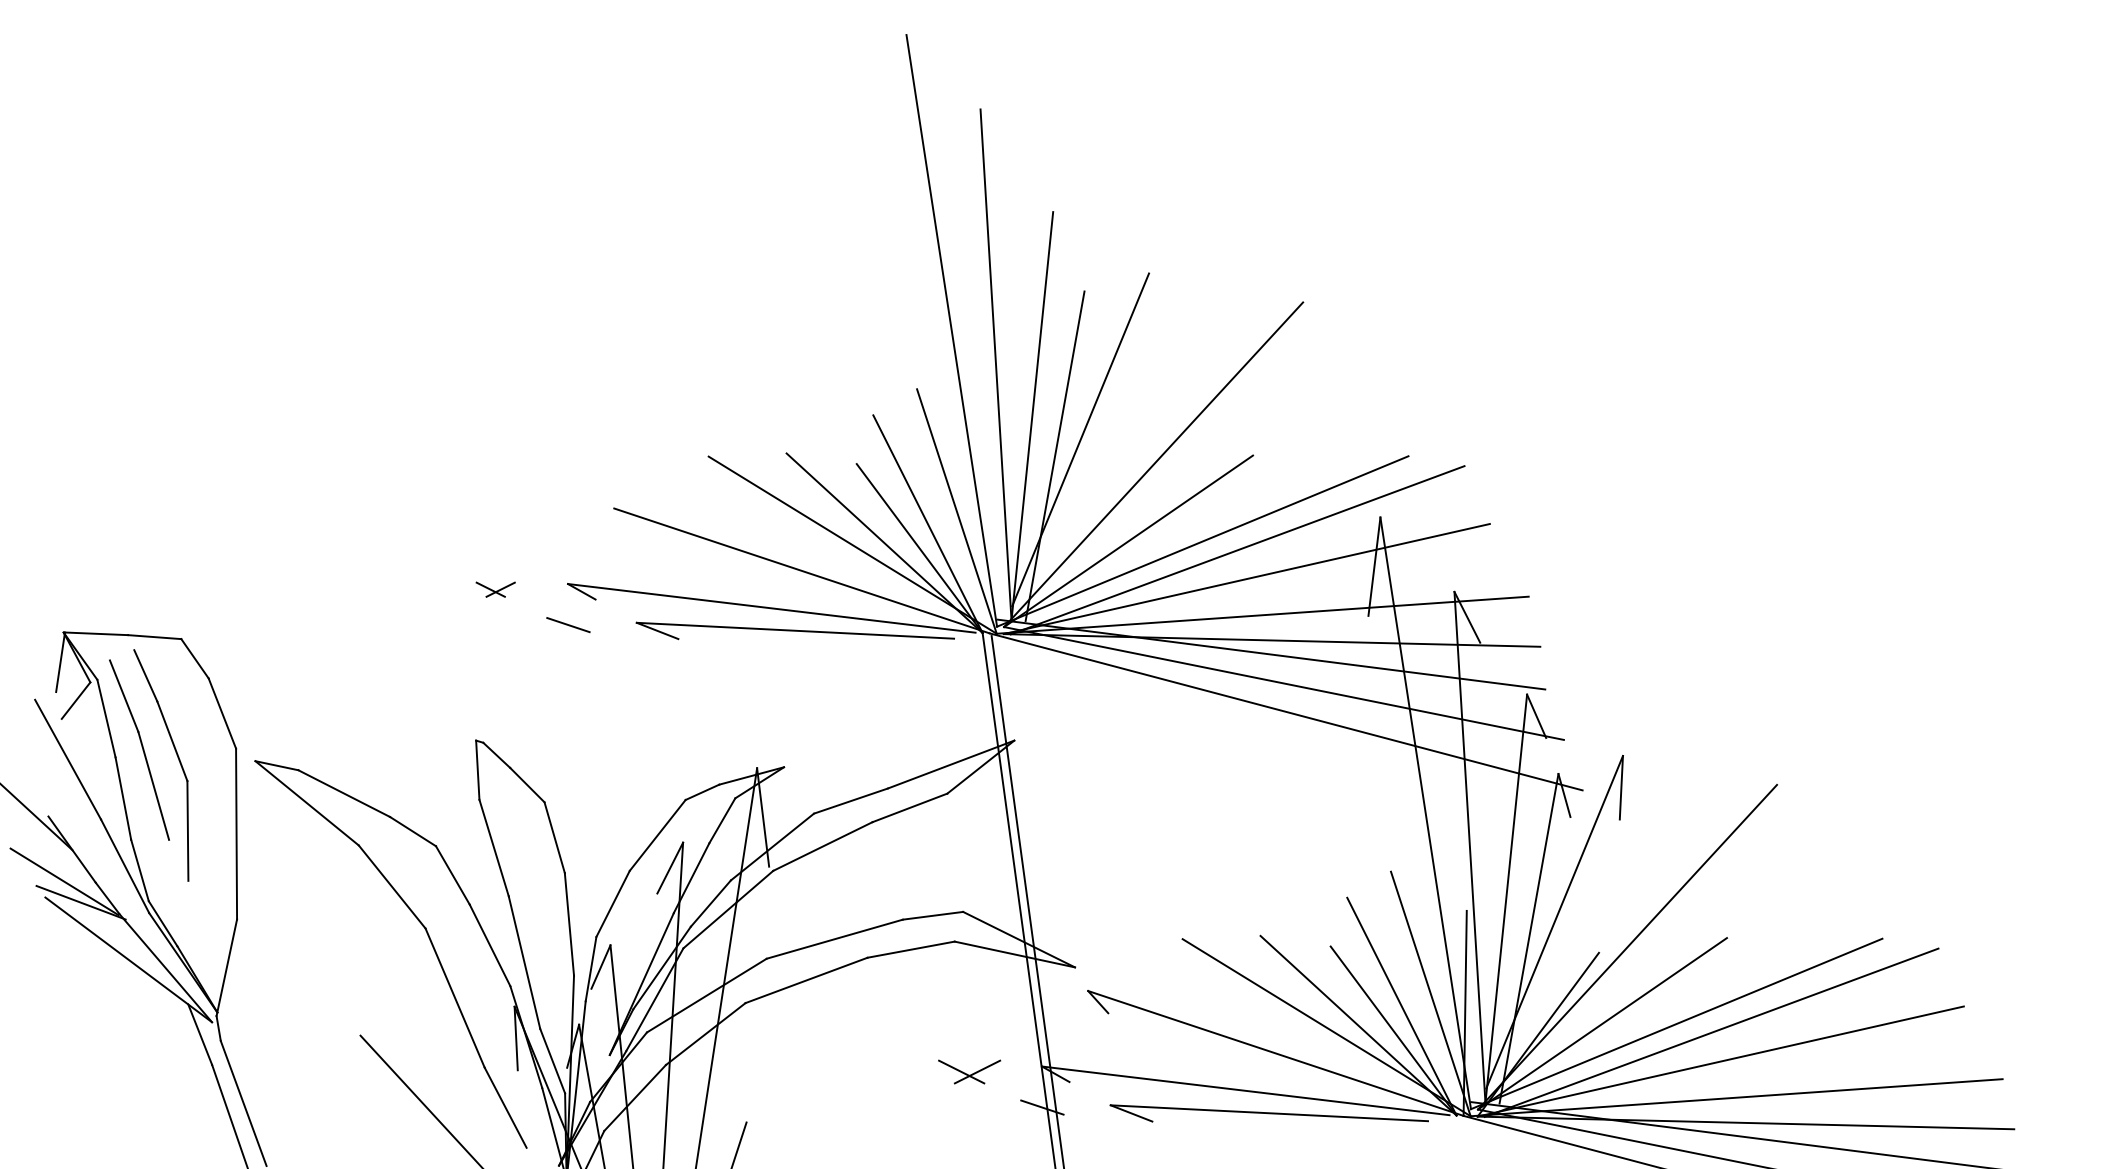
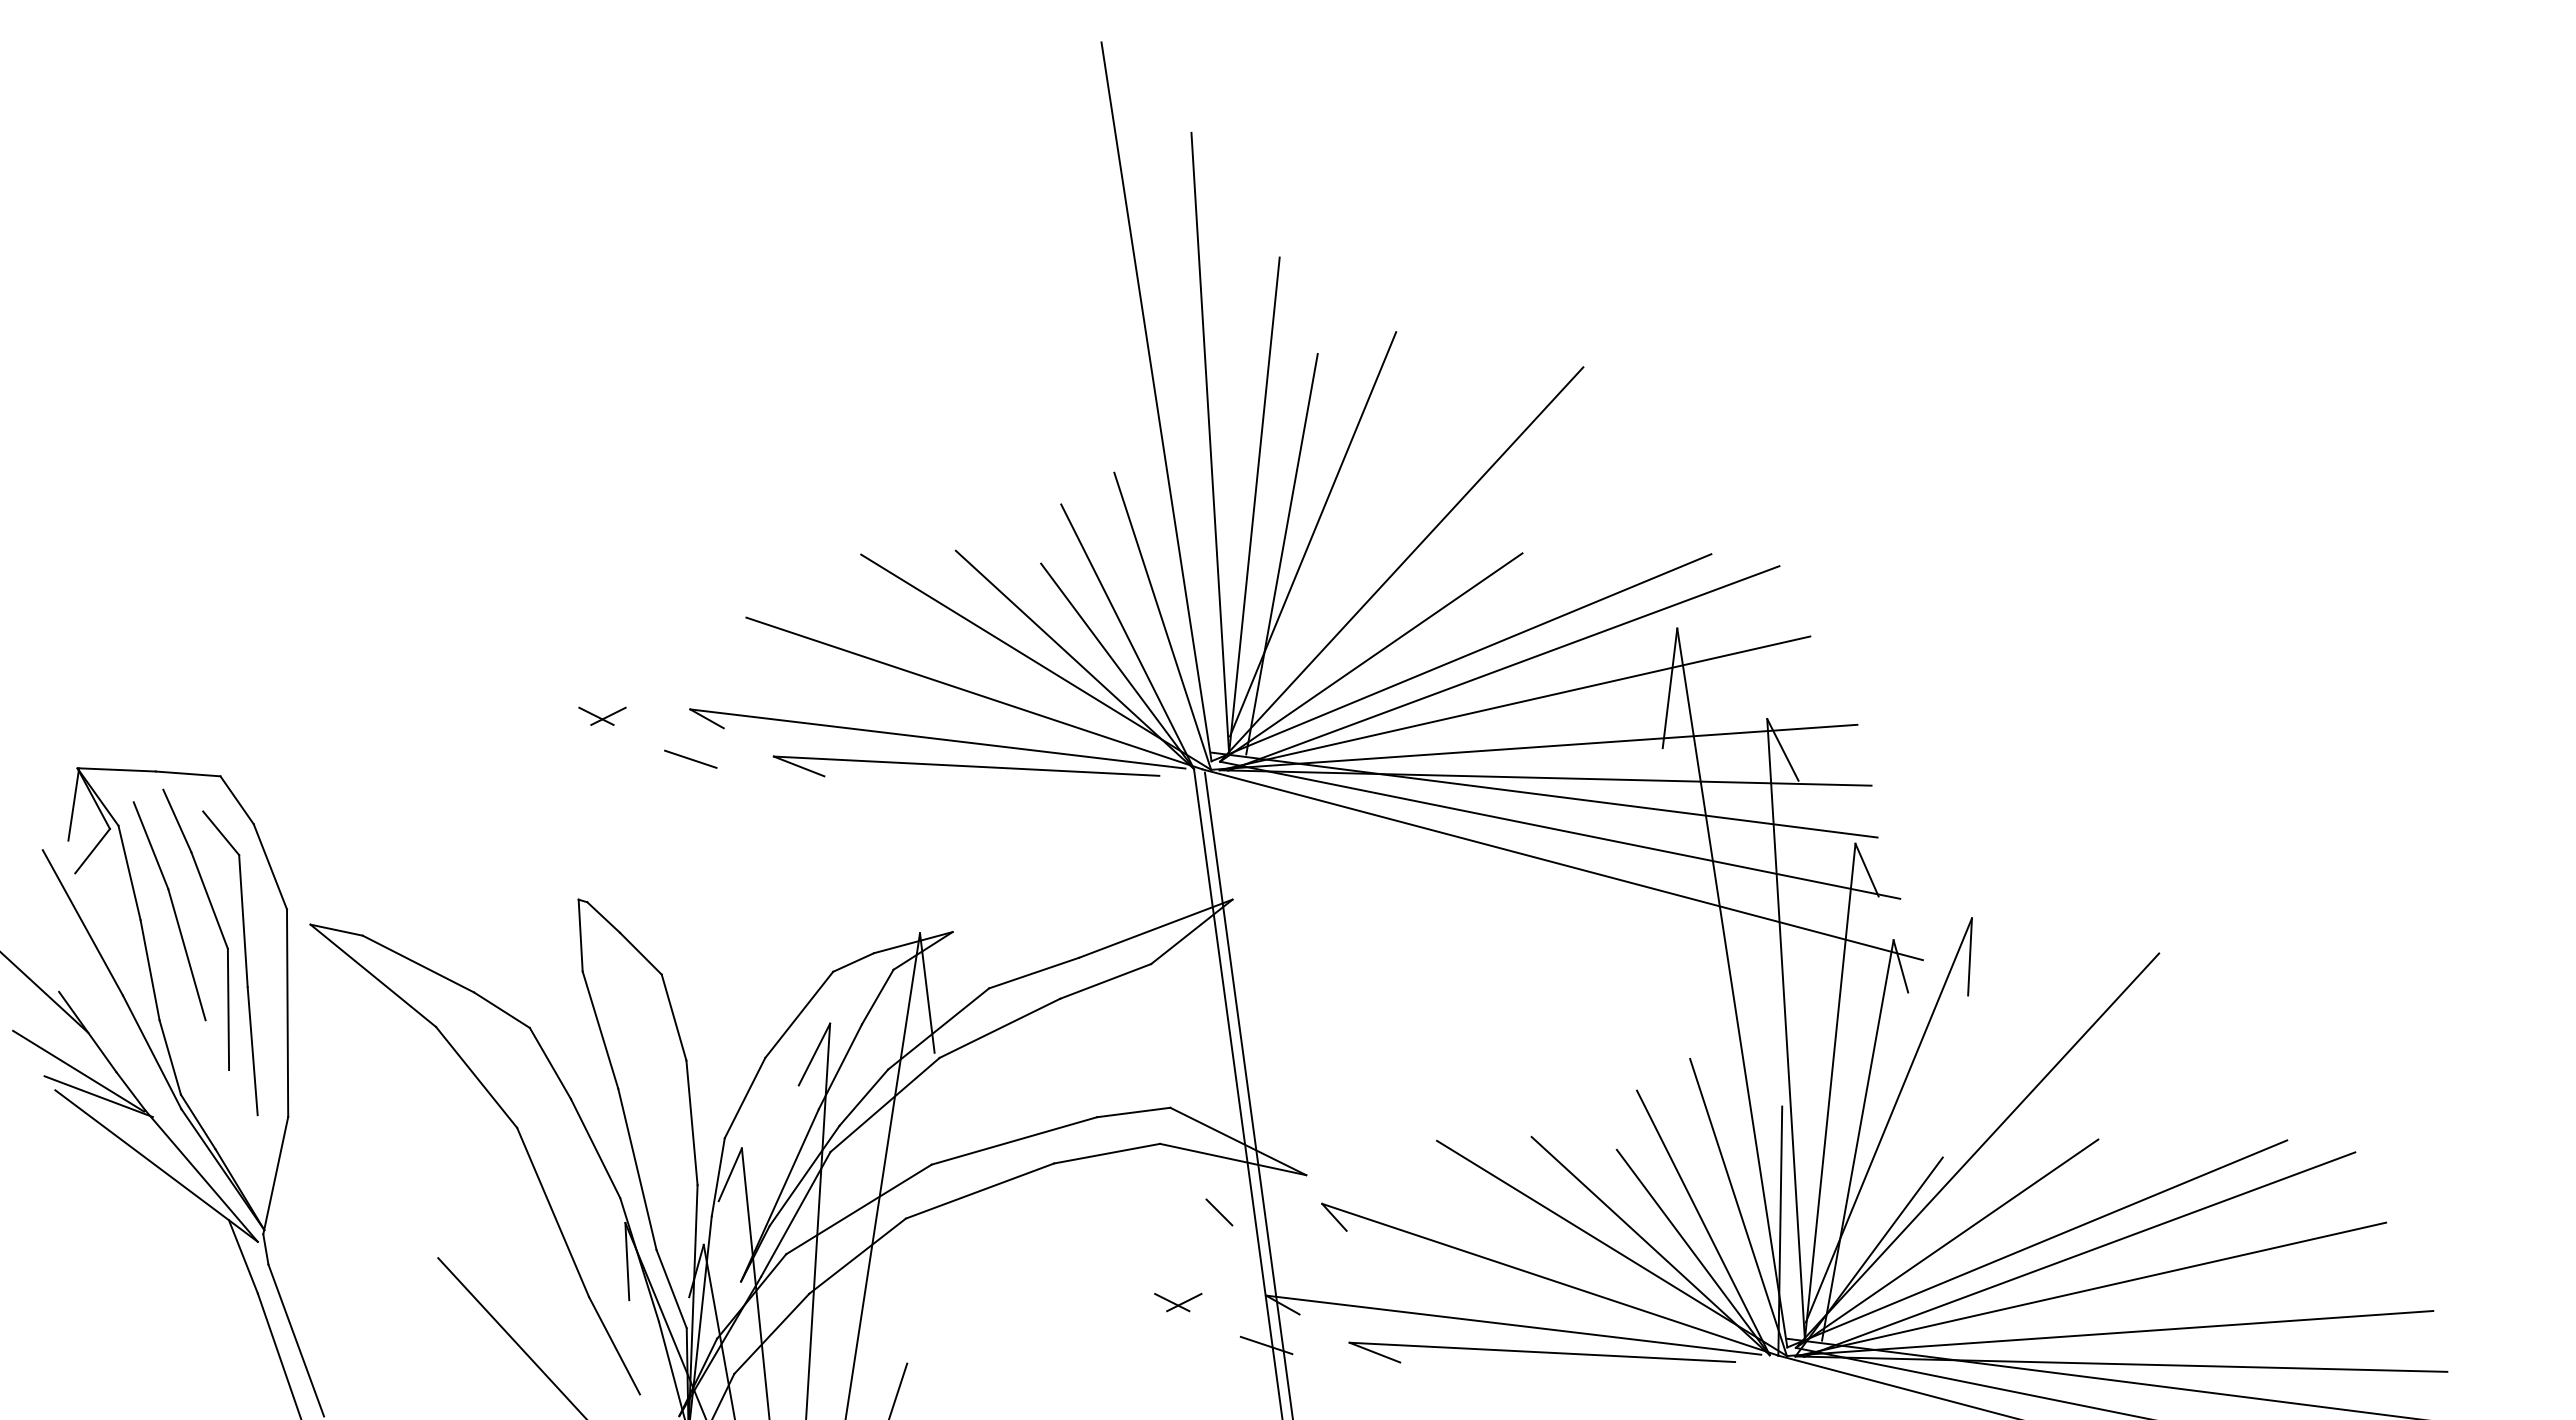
part: (201, 789) -> (244, 958), added
line: (1003, 998) -> (1219, 1212), added
part: (969, 1072) -> (1178, 1302), size x0.62

